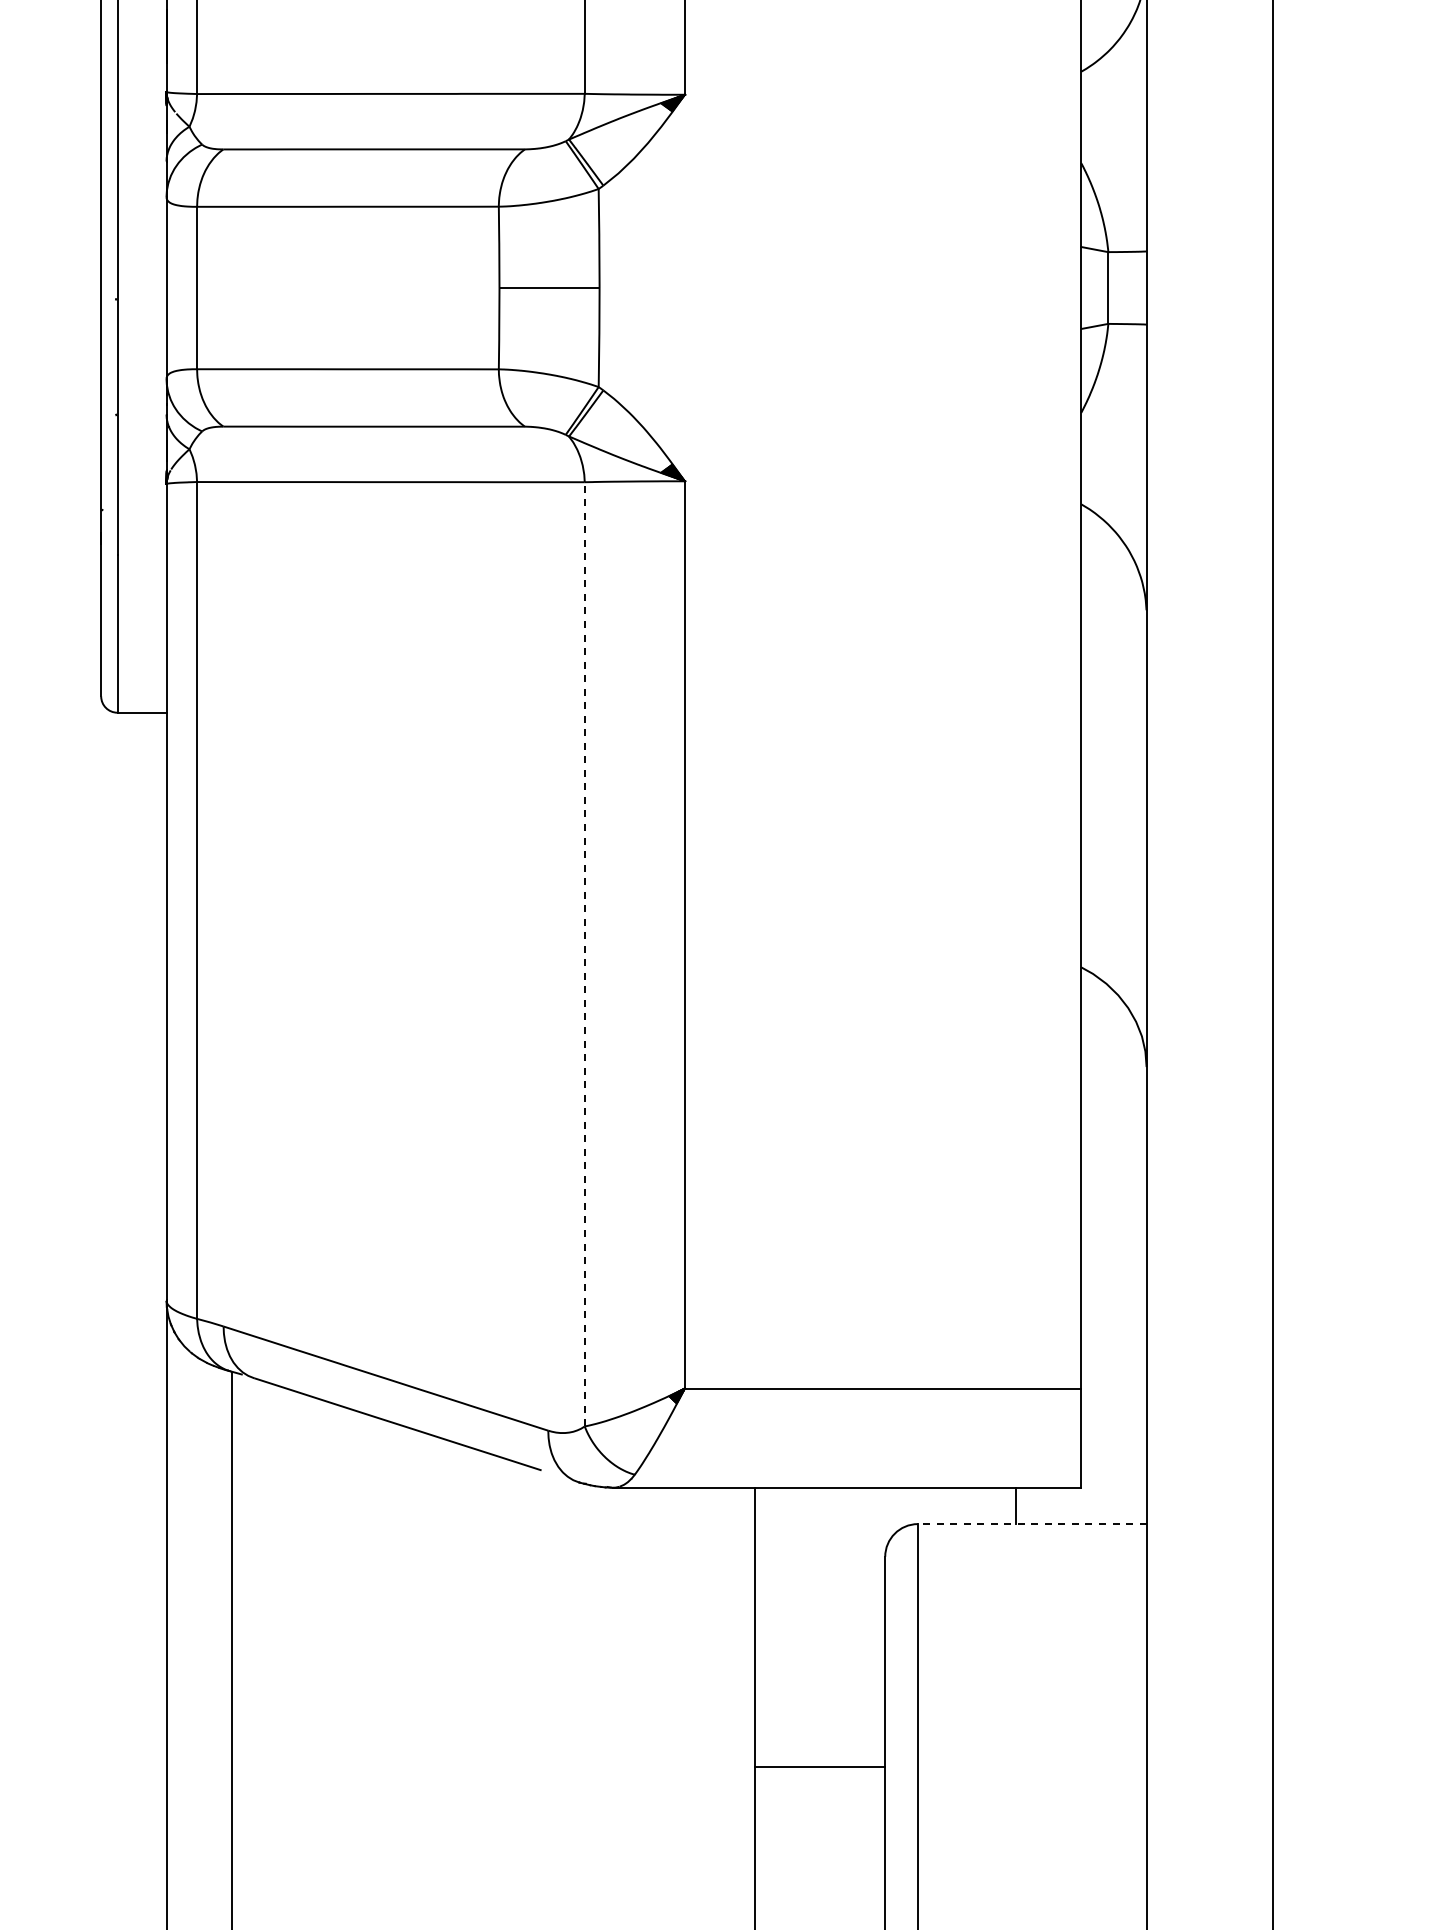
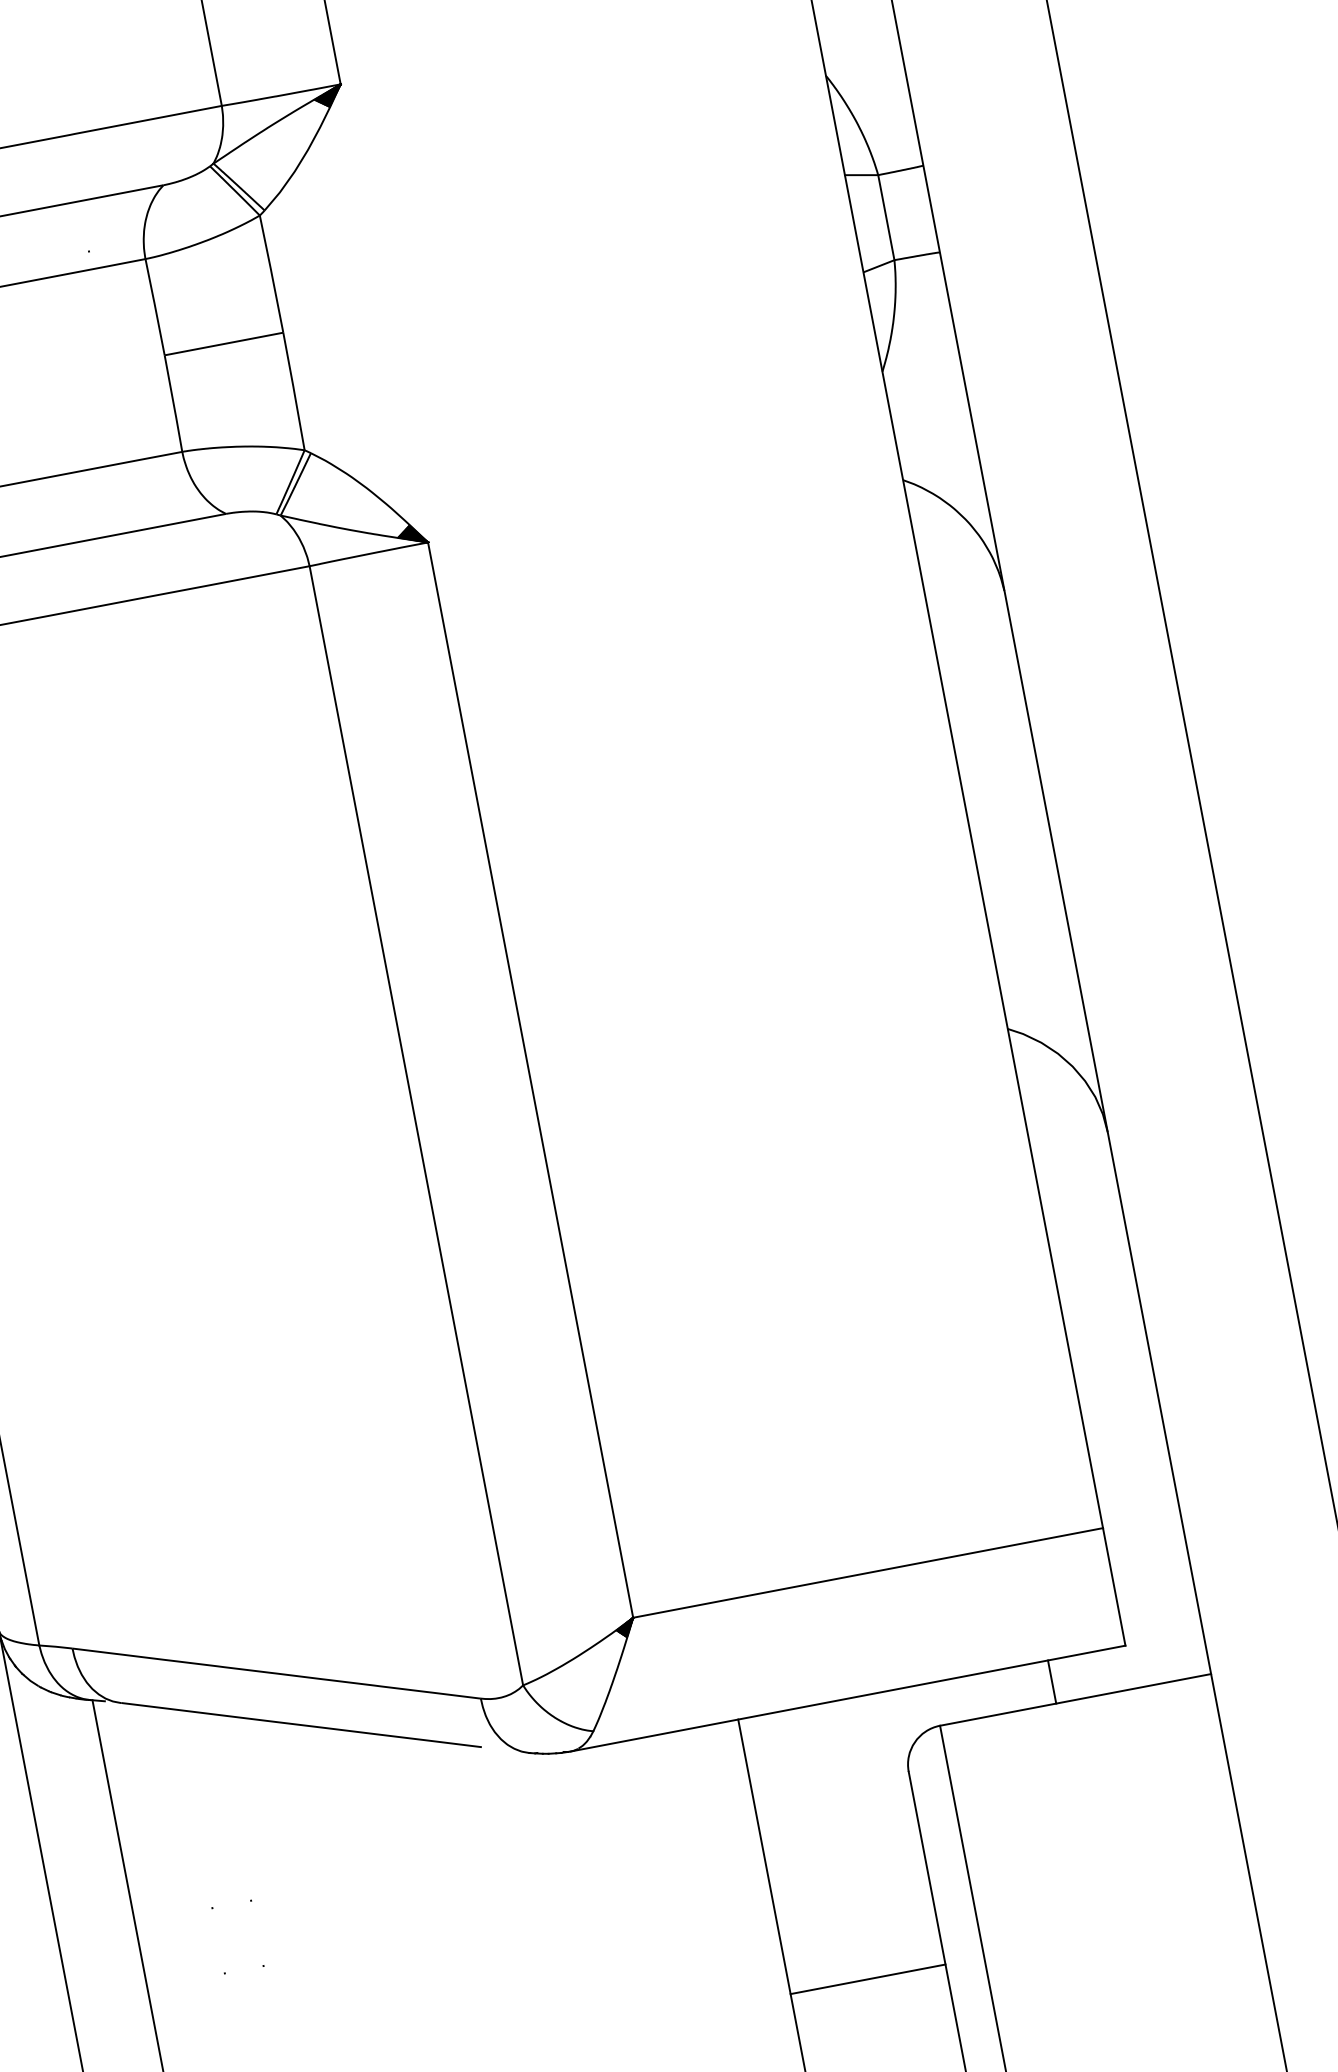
line: (584, 953) -> (415, 1124), dashed -> solid
line: (1031, 1524) -> (1074, 1700), dashed -> solid
line: (819, 1767) -> (867, 1979), moved

